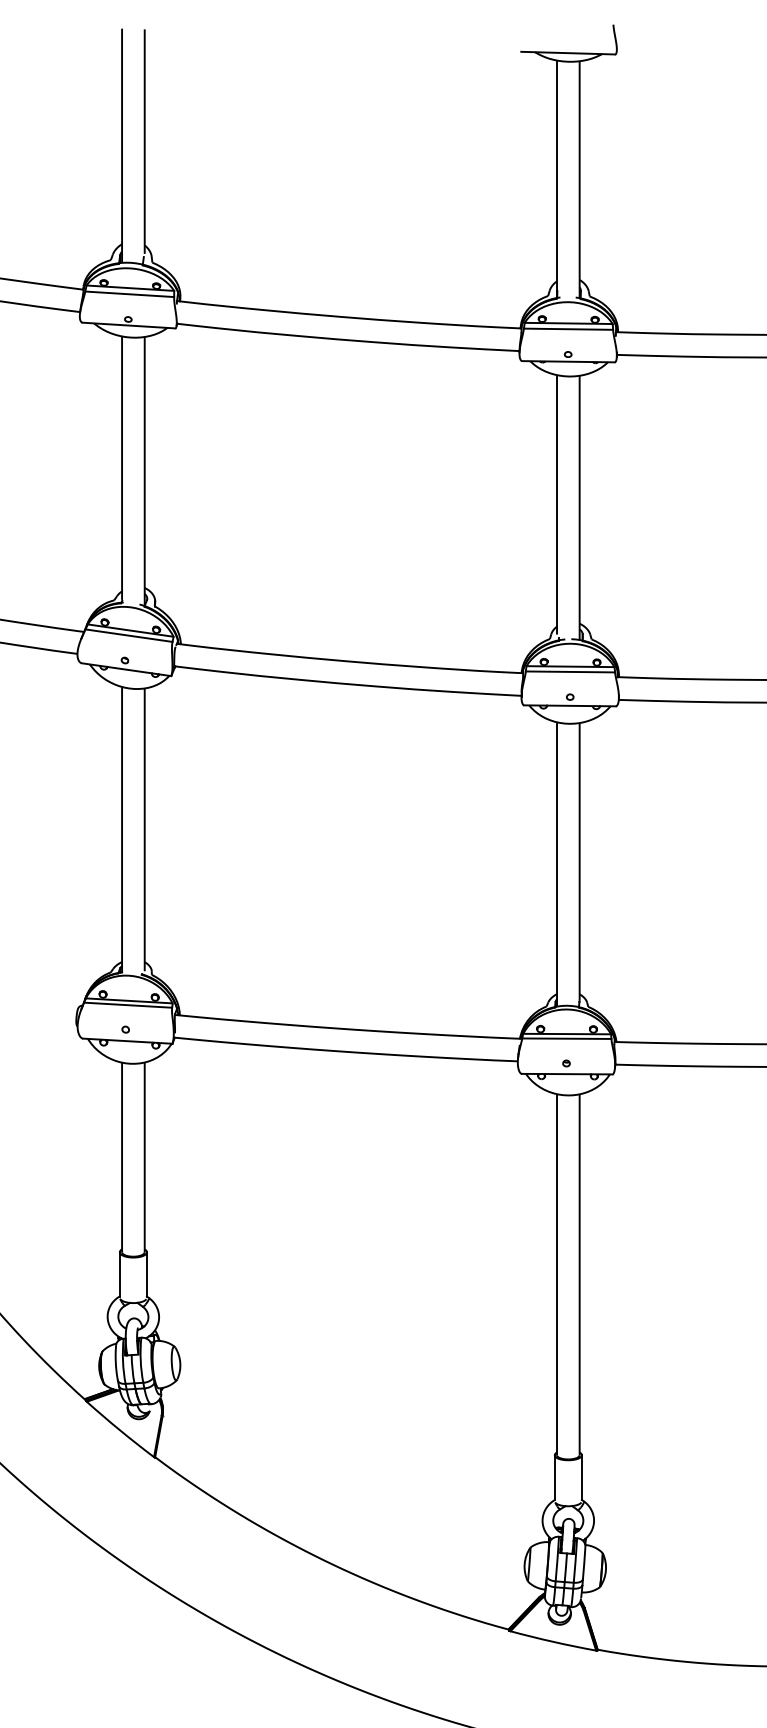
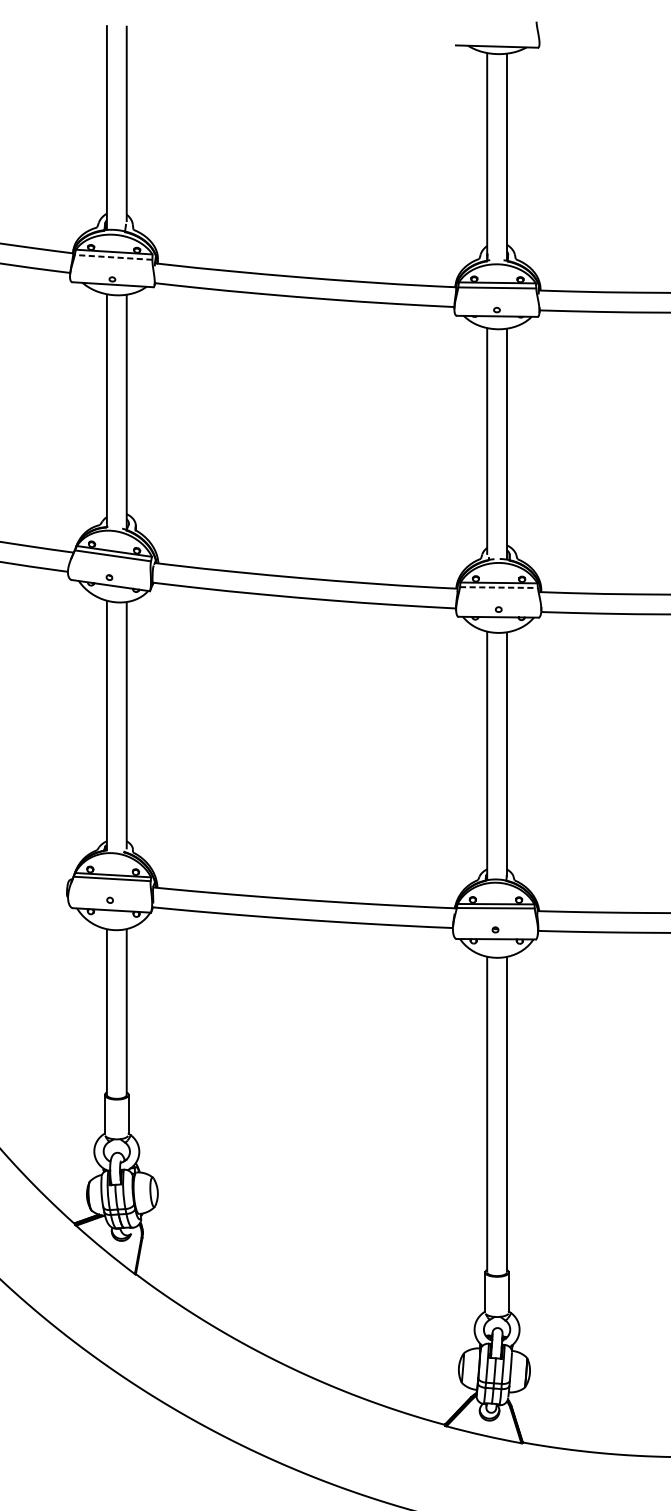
line: (129, 294) -> (113, 257), solid -> dashed
line: (570, 671) -> (498, 587), solid -> dashed

